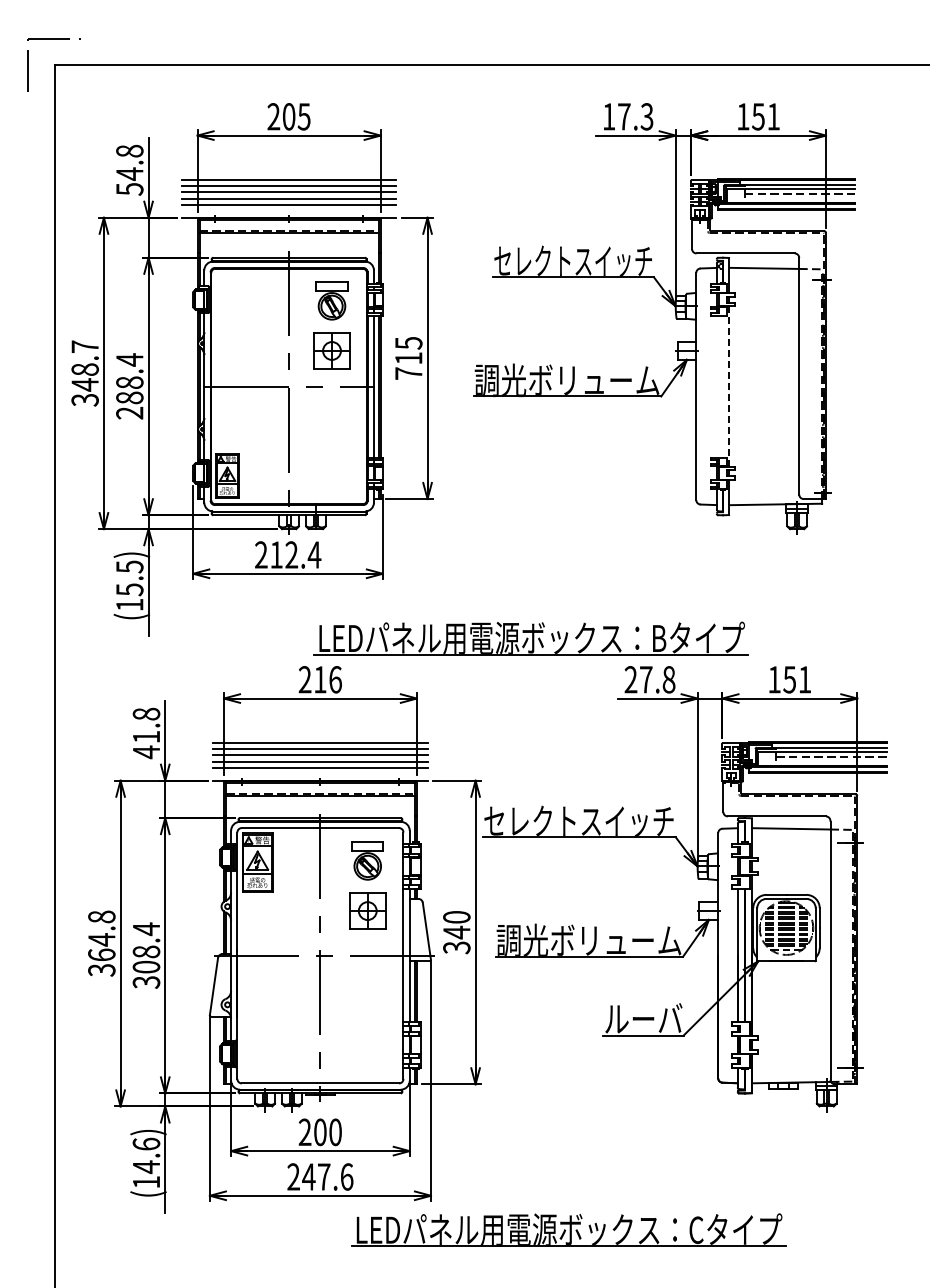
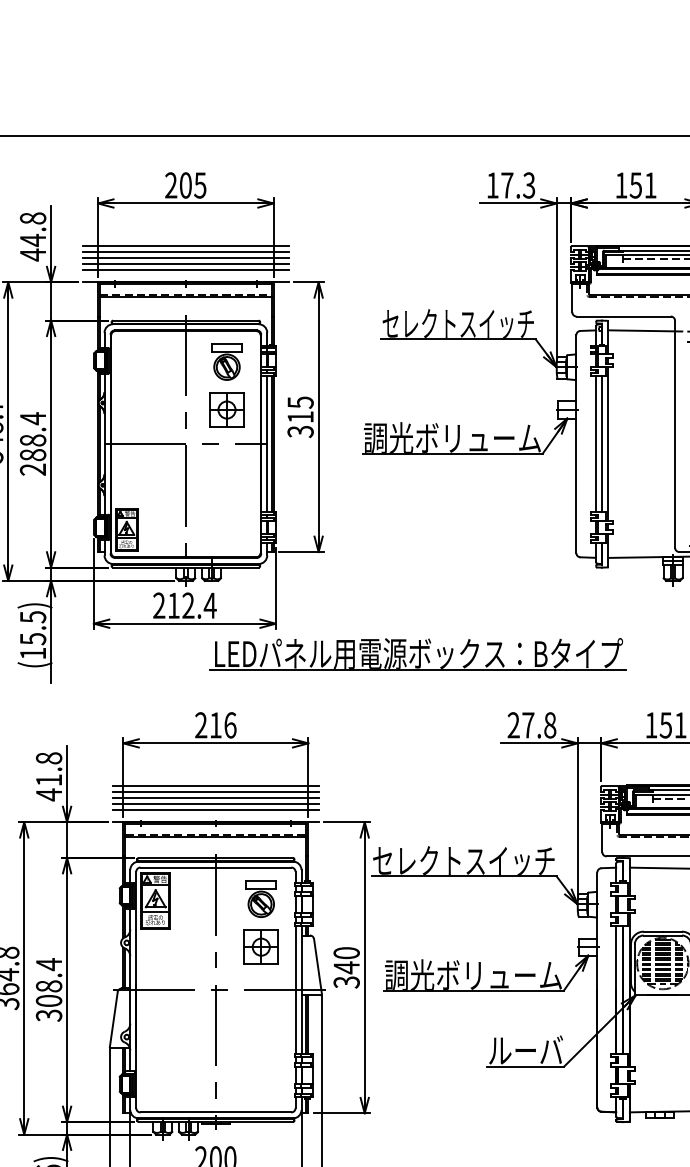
text: (129, 189) -> (32, 255), 54.8 -> 44.8
text: (408, 373) -> (300, 431), 715 -> 315
line: (716, 386) -> (595, 444), added
line: (723, 386) -> (602, 444), added
line: (729, 386) -> (608, 444), dashed -> solid
part: (530, 638) -> (417, 654), moved

